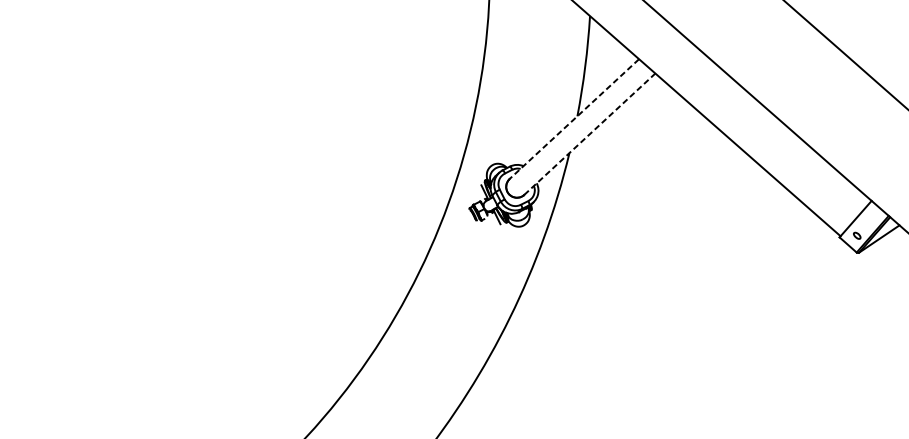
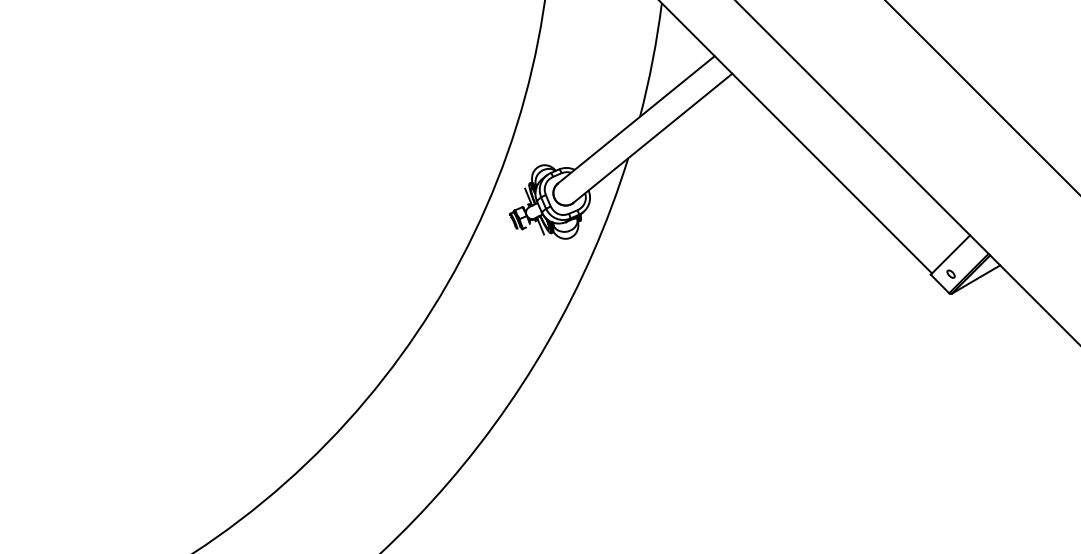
line: (573, 119) -> (635, 120), dashed -> solid
line: (590, 133) -> (653, 137), dashed -> solid

